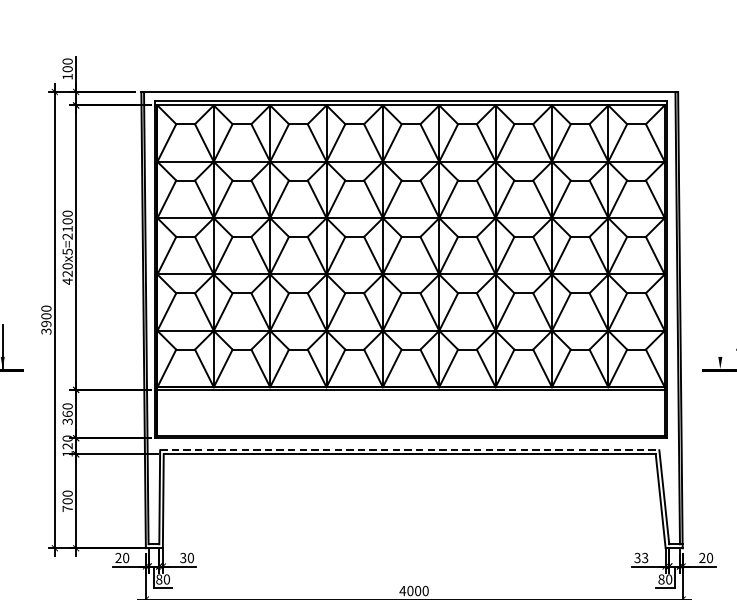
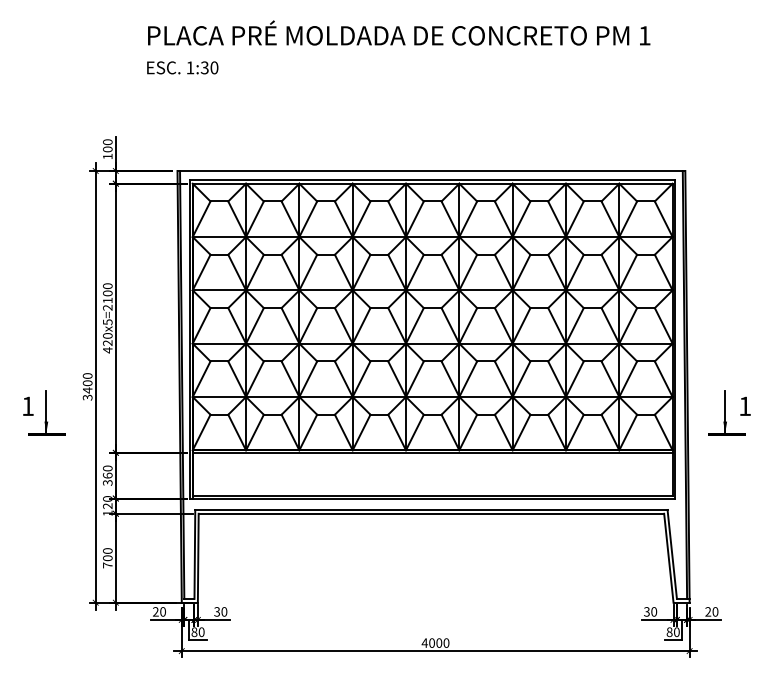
text: (46, 324) -> (87, 390), 3900 -> 3400
line: (720, 347) -> (725, 412), added
line: (409, 449) -> (431, 509), dashed -> solid
text: (645, 557) -> (654, 611), 33 -> 30

